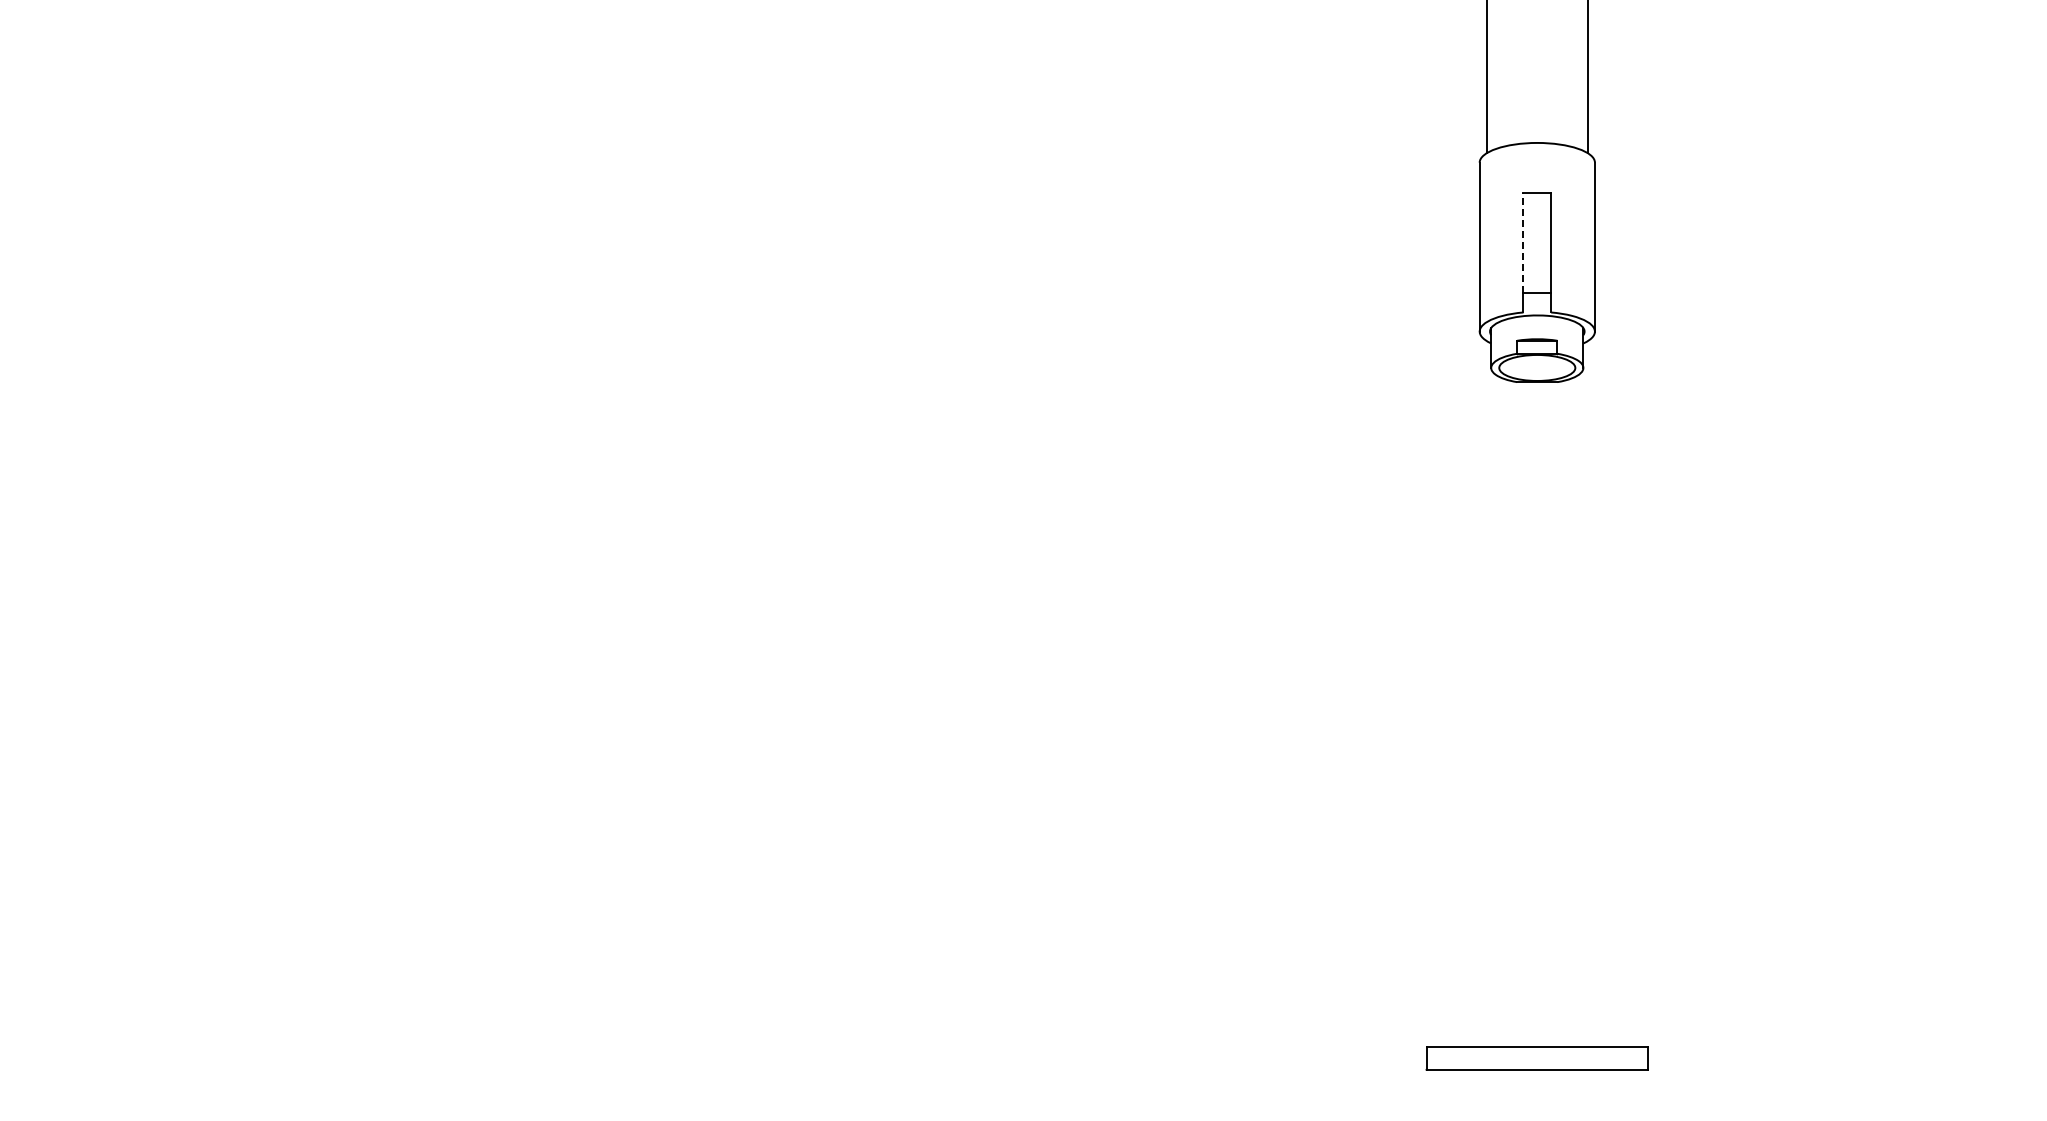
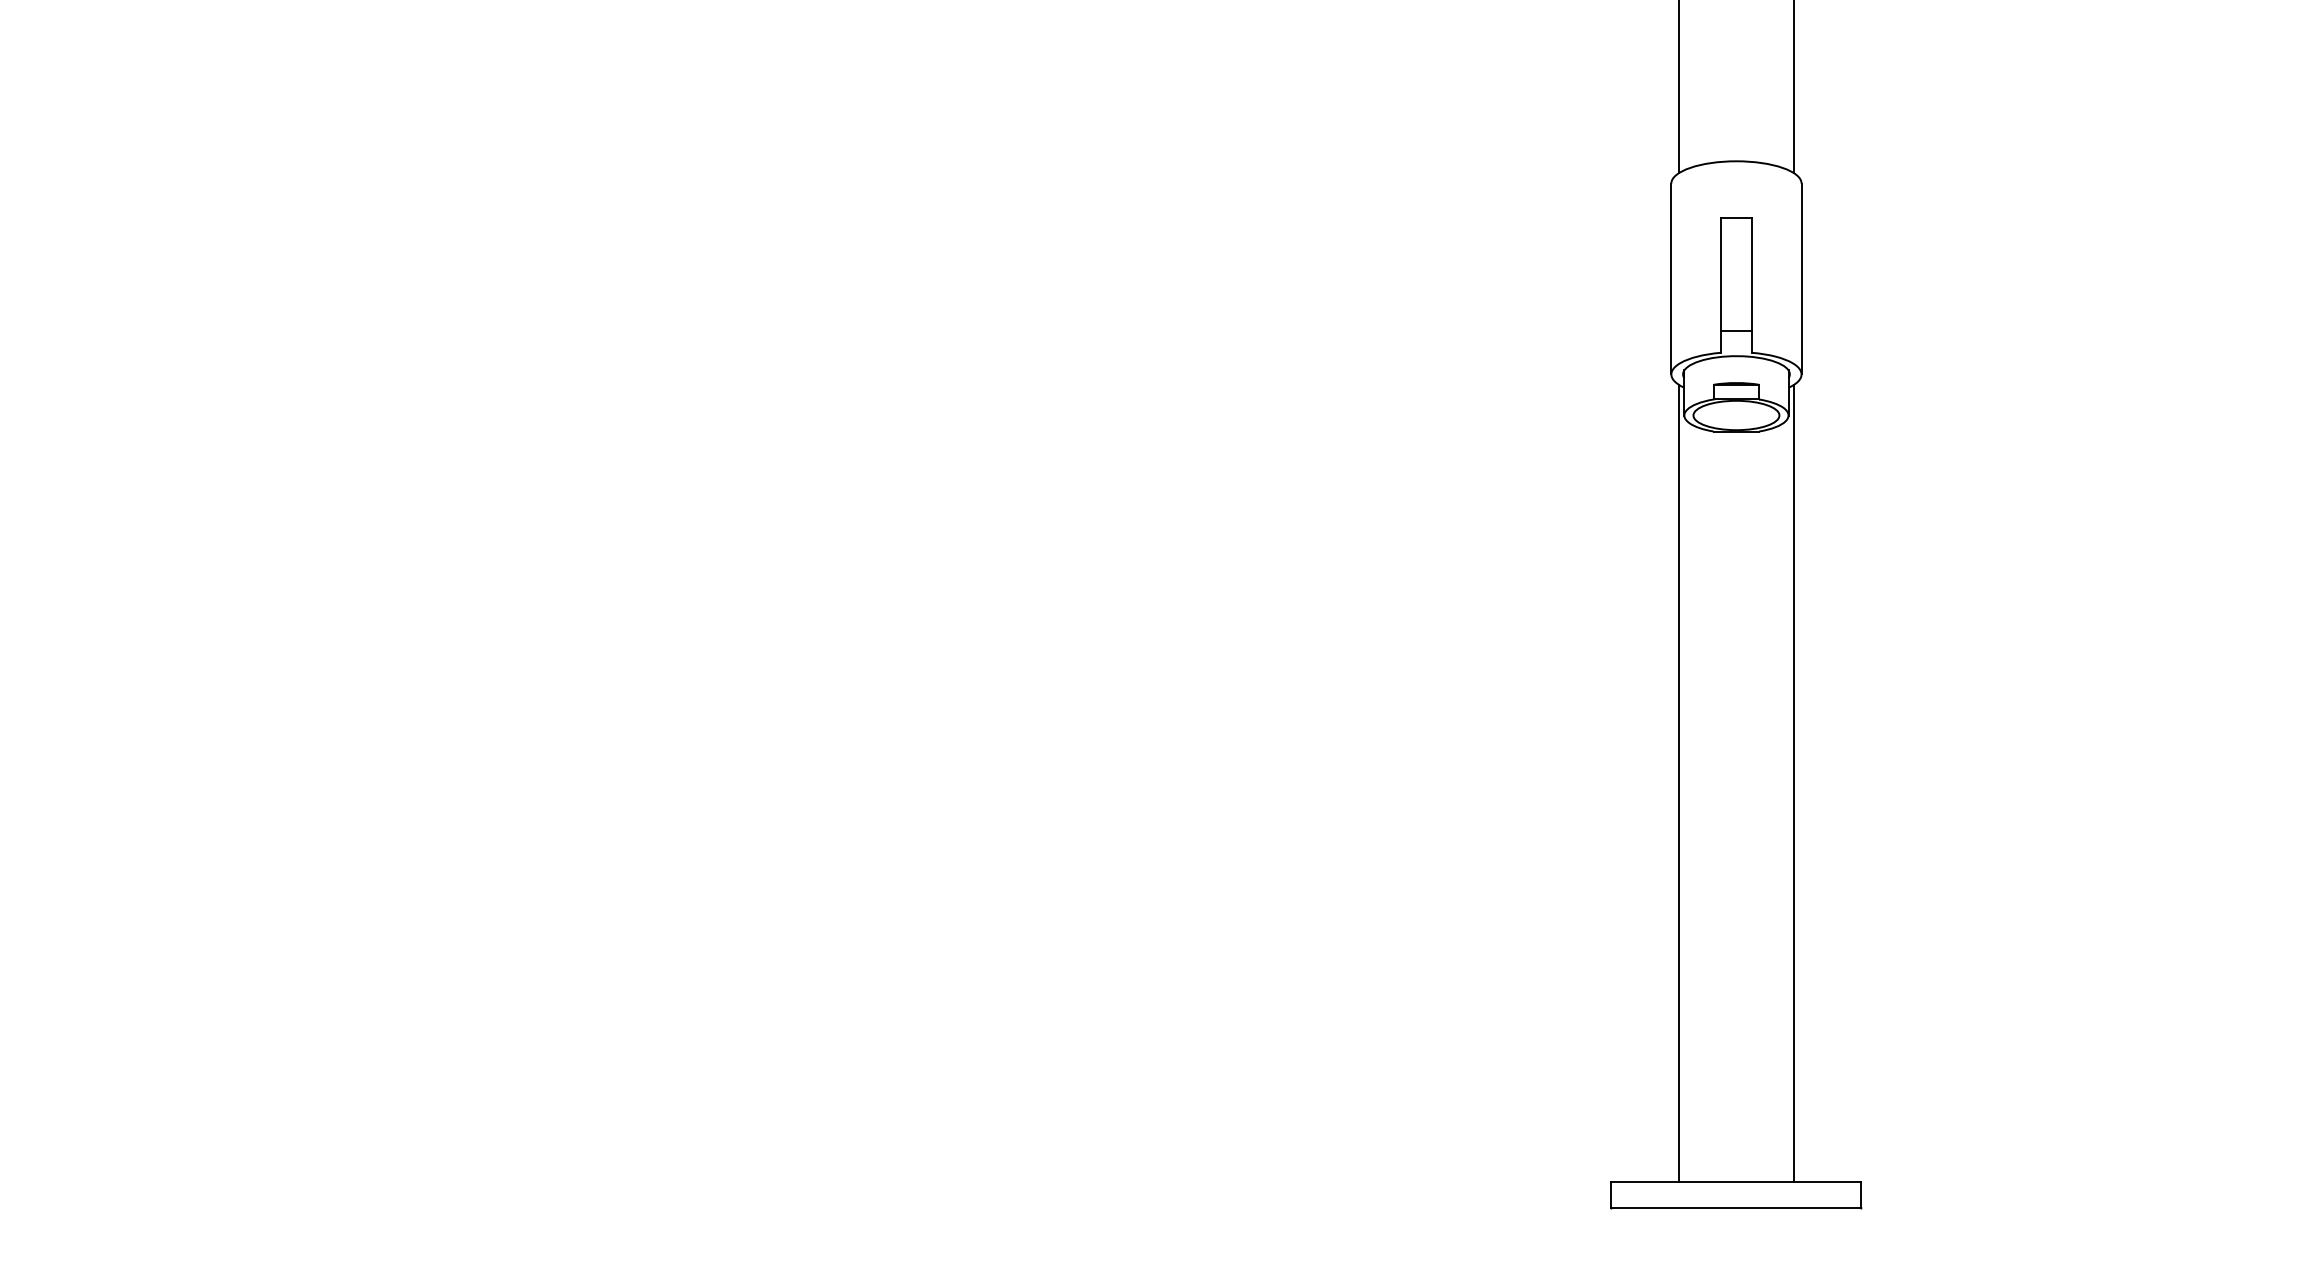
line: (1523, 243) -> (1720, 274), dashed -> solid
line: (1486, 693) -> (1679, 783), added
line: (1588, 693) -> (1794, 783), added

